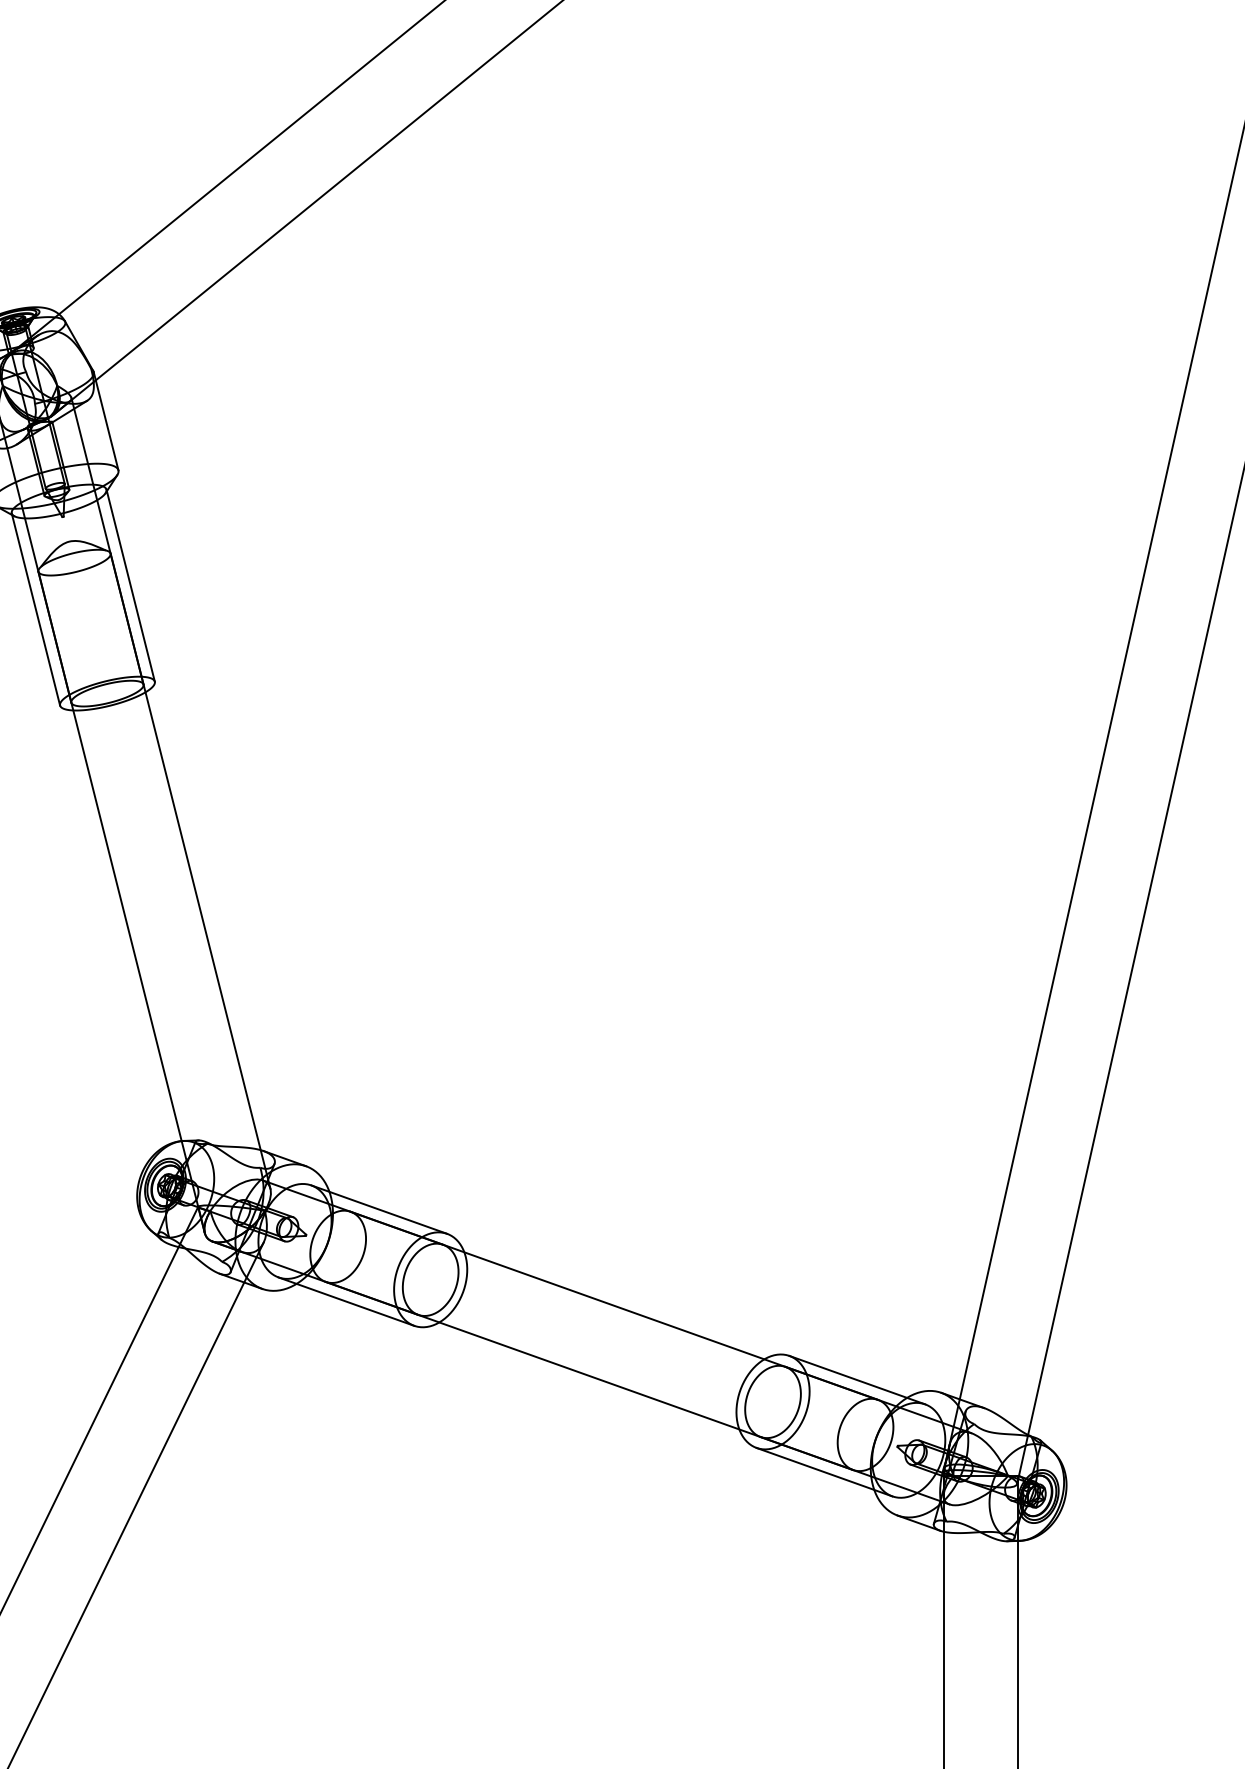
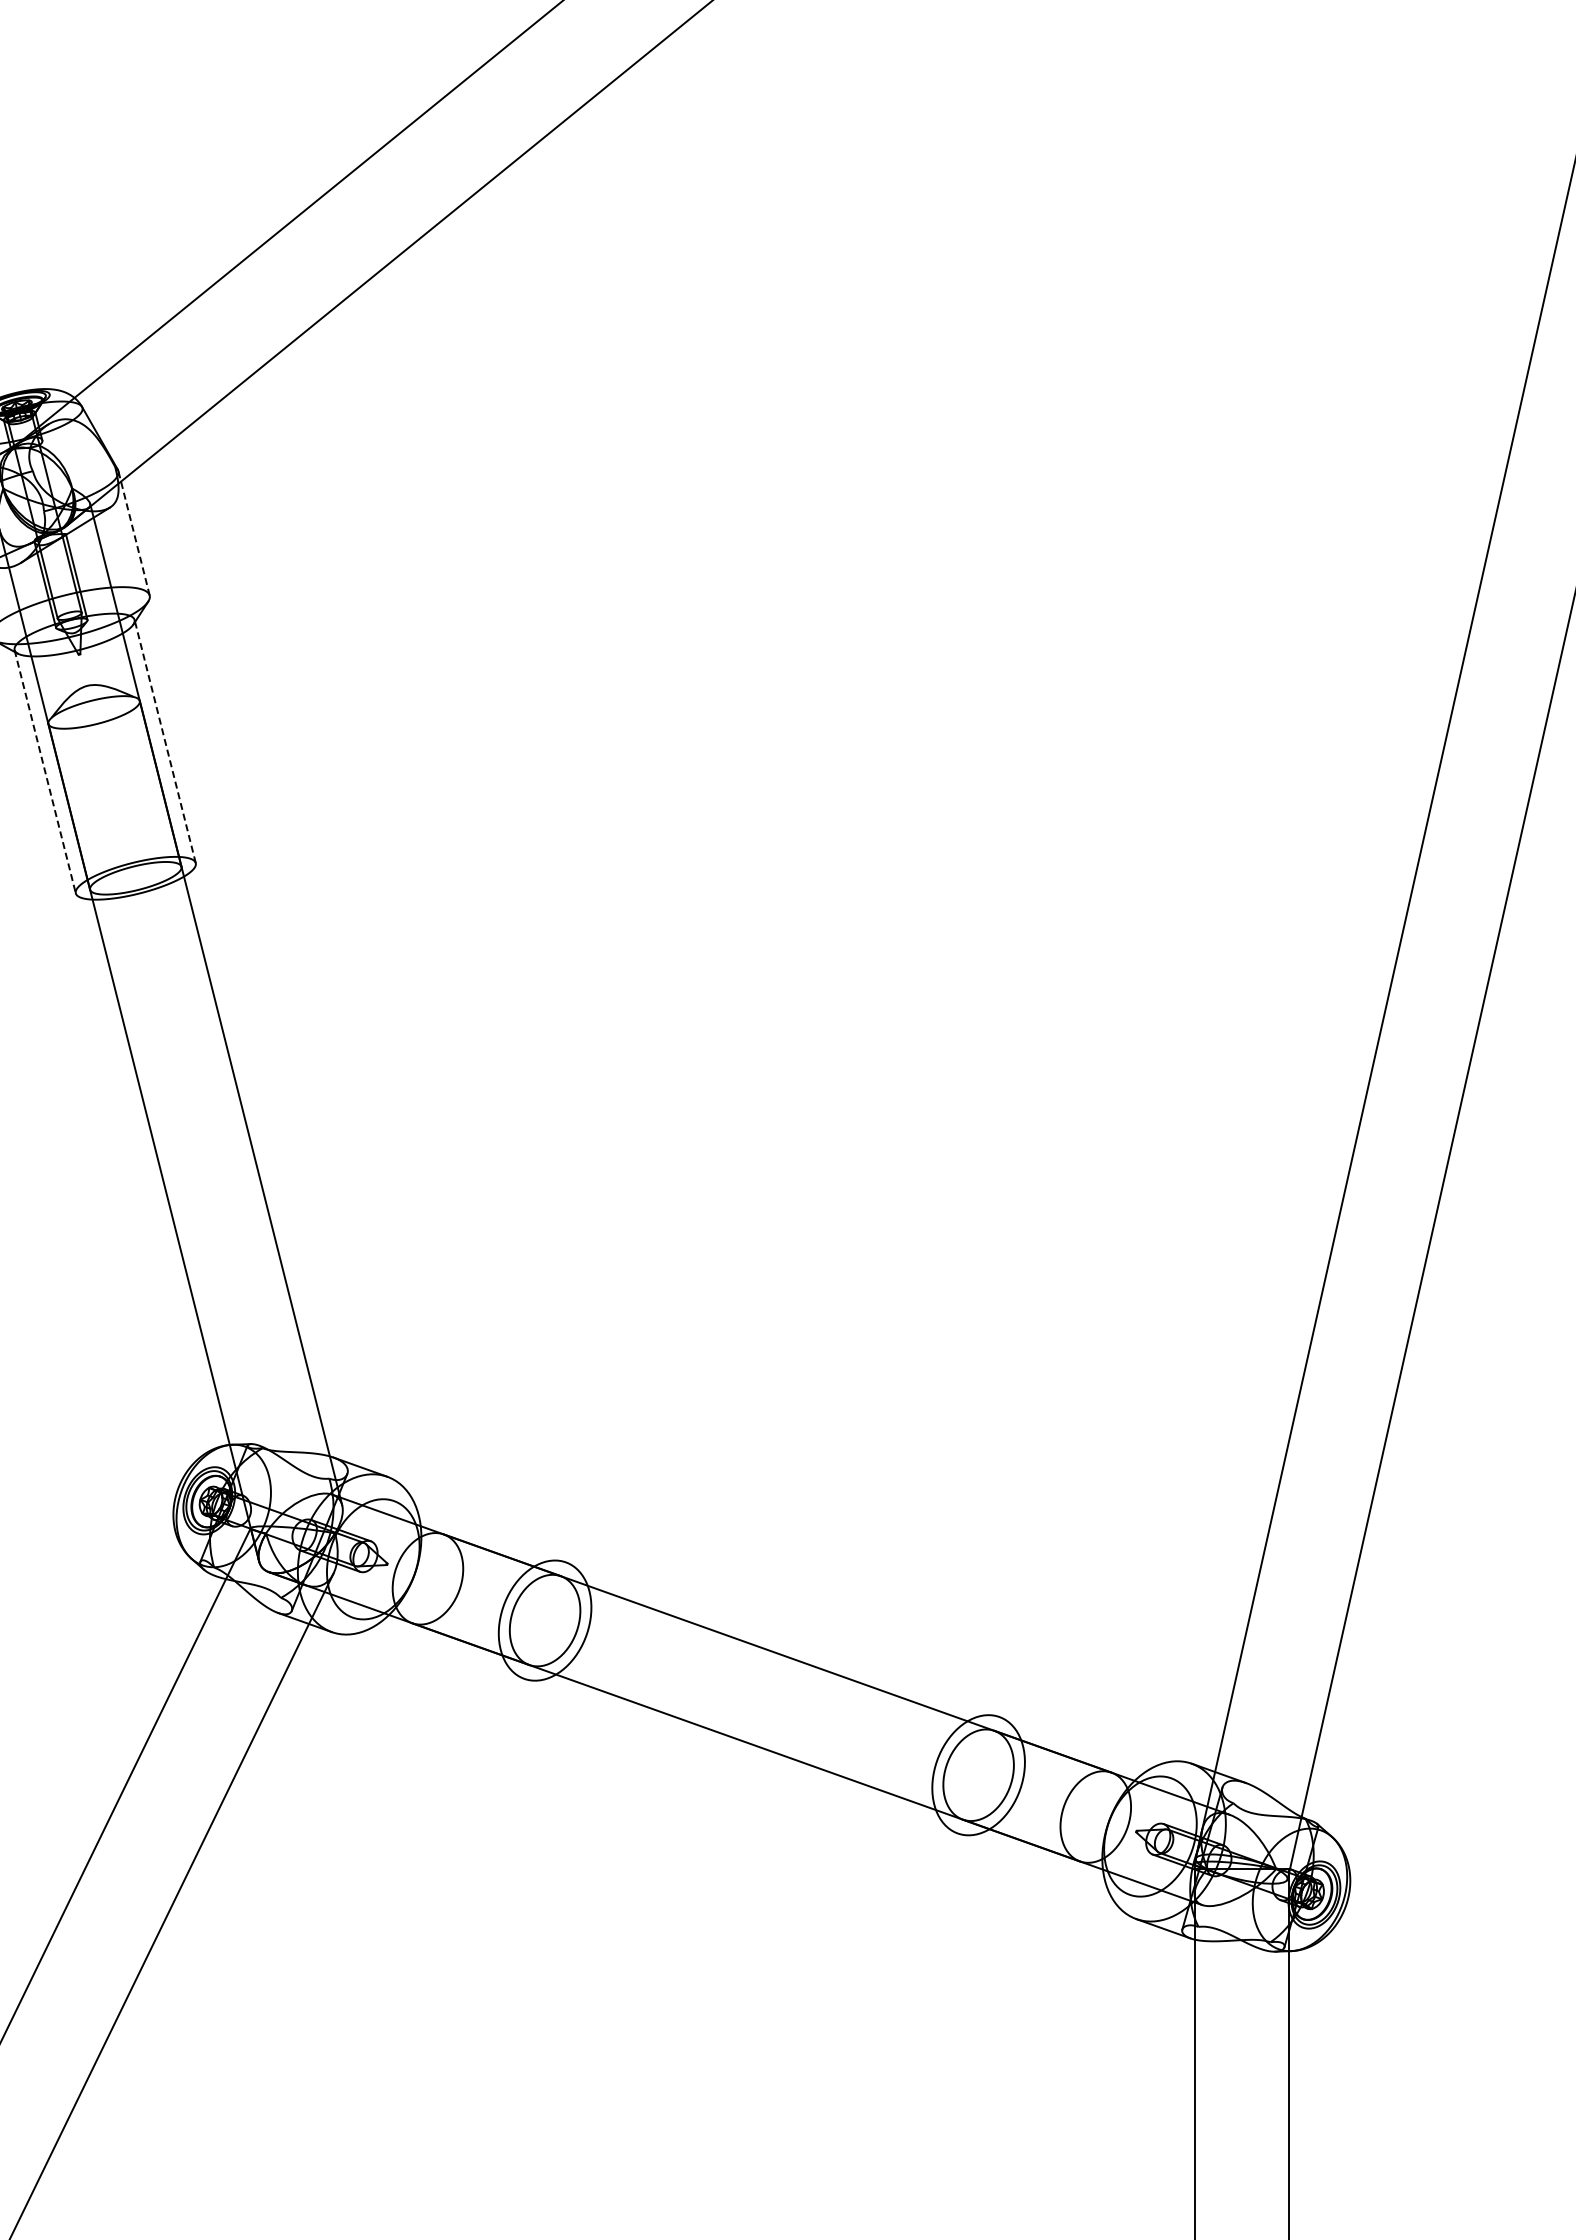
line: (105, 420) -> (133, 532), solid -> dashed
line: (130, 585) -> (165, 741), solid -> dashed
line: (36, 610) -> (45, 772), solid -> dashed
line: (378, 1209) -> (479, 1531), removed
line: (346, 1301) -> (438, 1647), removed
line: (857, 1380) -> (1085, 1747), removed
line: (824, 1471) -> (1043, 1863), removed

